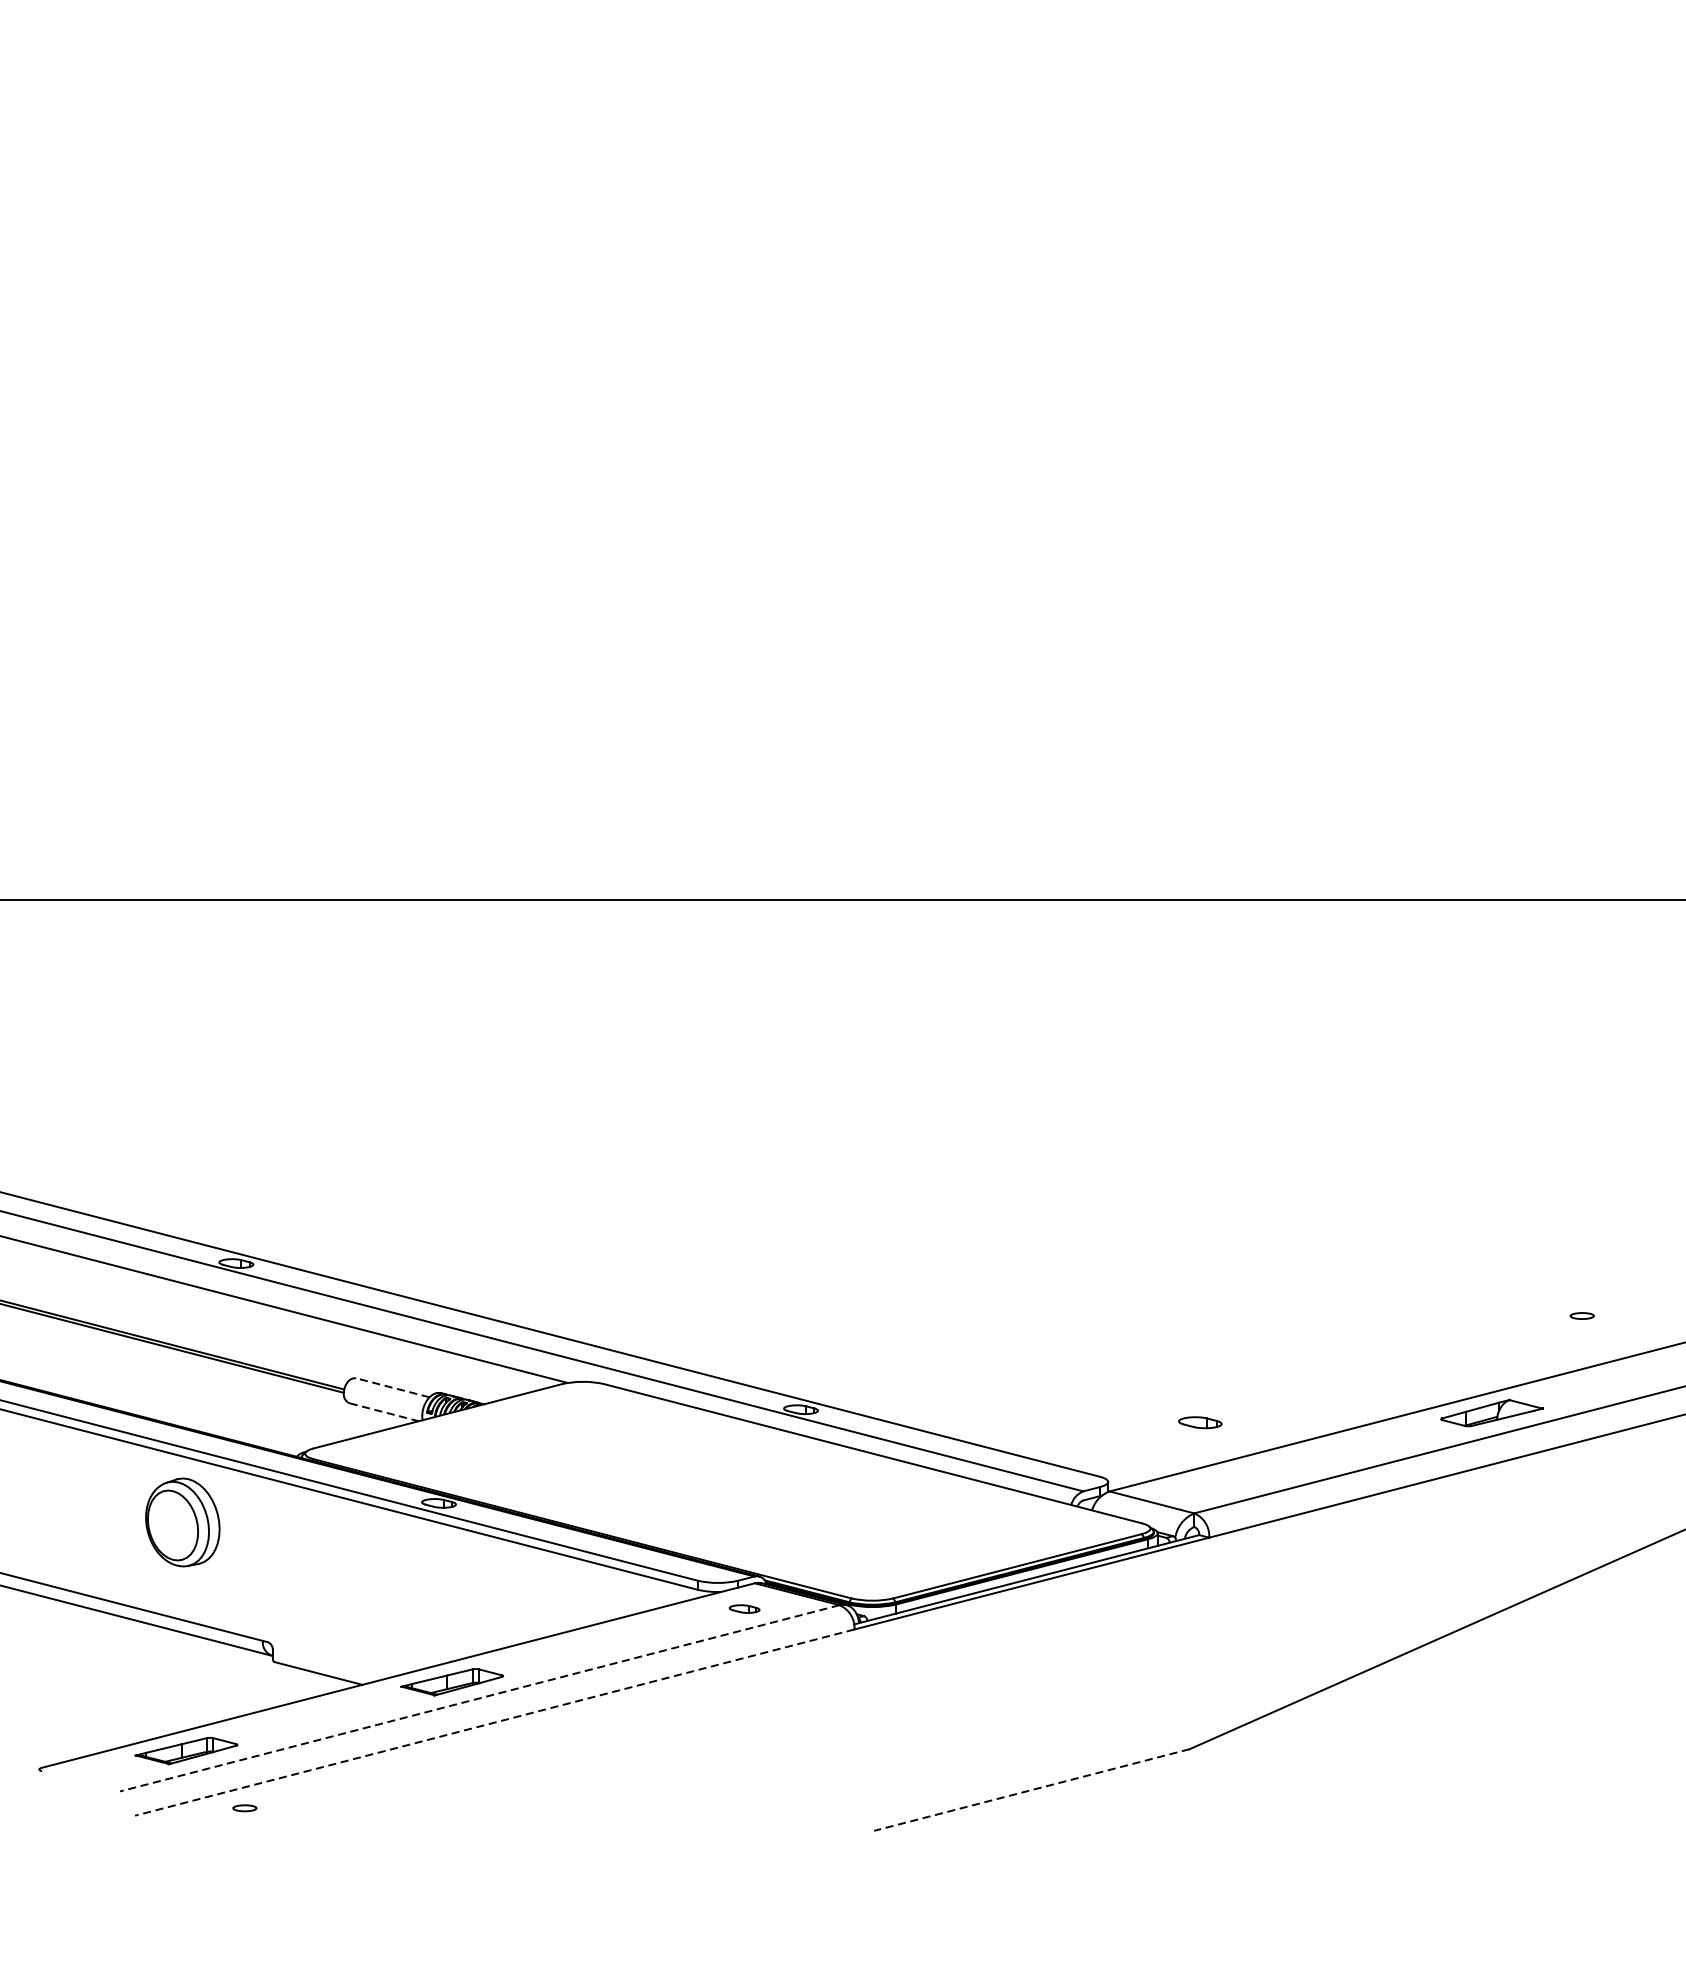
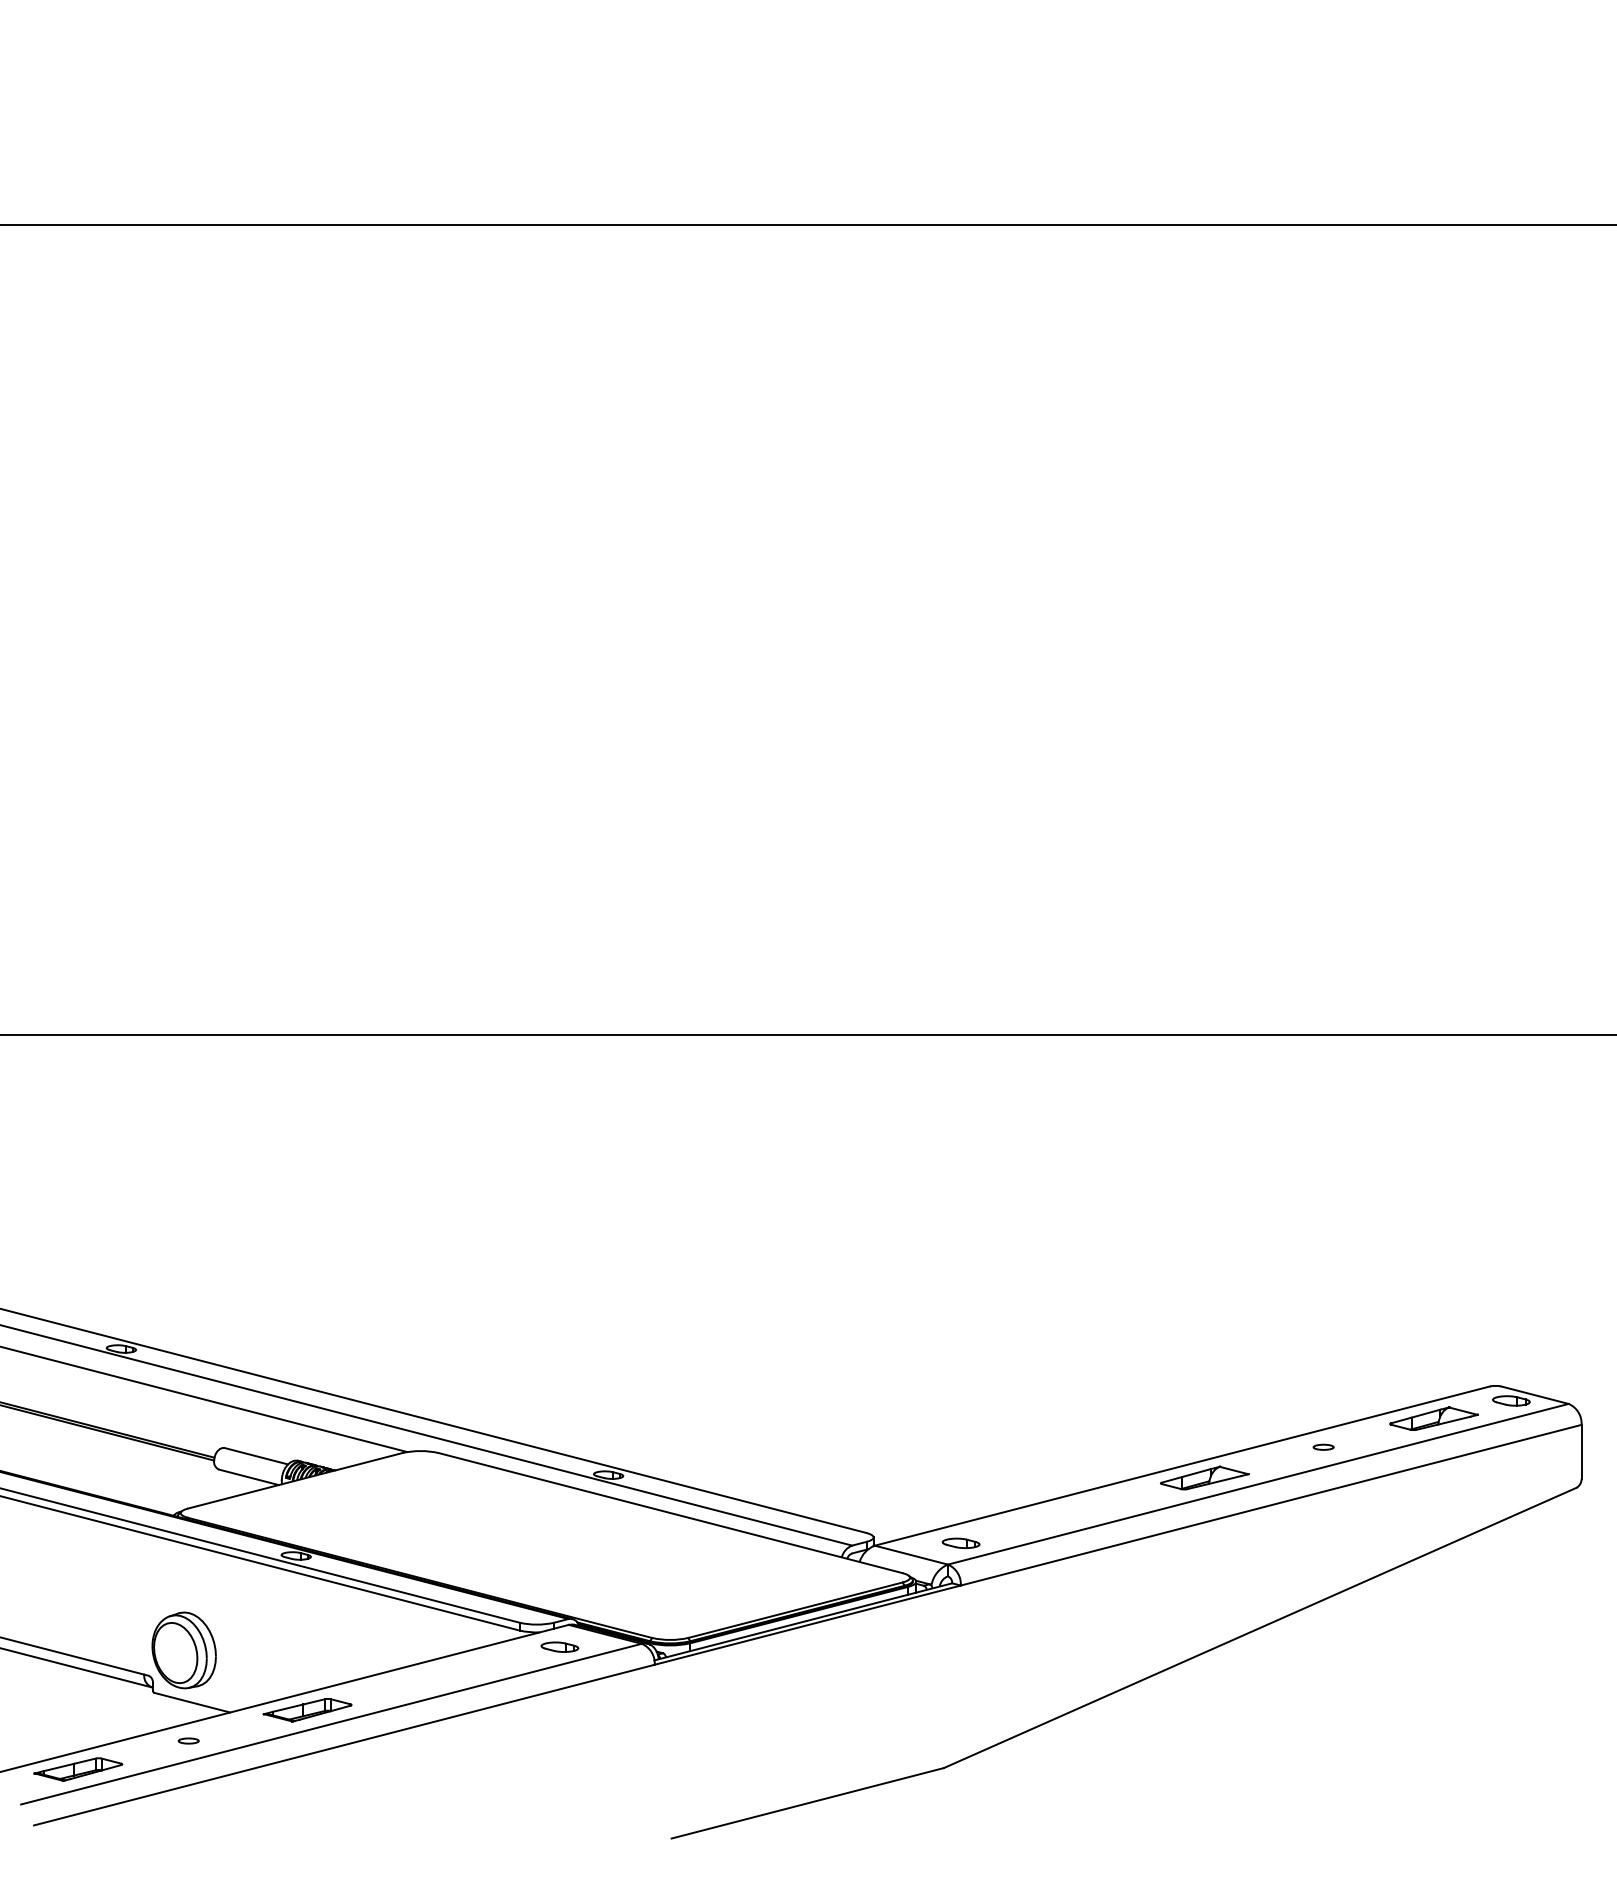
part: (1582, 1315) -> (1323, 1446), moved
line: (392, 1388) -> (256, 1456), dashed -> solid
line: (384, 1412) -> (249, 1477), dashed -> solid
part: (1199, 1421) -> (960, 1542), moved
part: (182, 1522) -> (183, 1650), moved
part: (744, 1608) -> (559, 1646), size x1.43
line: (479, 1698) -> (331, 1724), dashed -> solid
line: (494, 1723) -> (344, 1745), dashed -> solid
line: (1031, 1790) -> (807, 1803), dashed -> solid
part: (244, 1807) -> (188, 1740), moved

